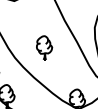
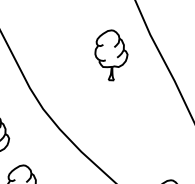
part: (44, 47) -> (111, 54), moved

